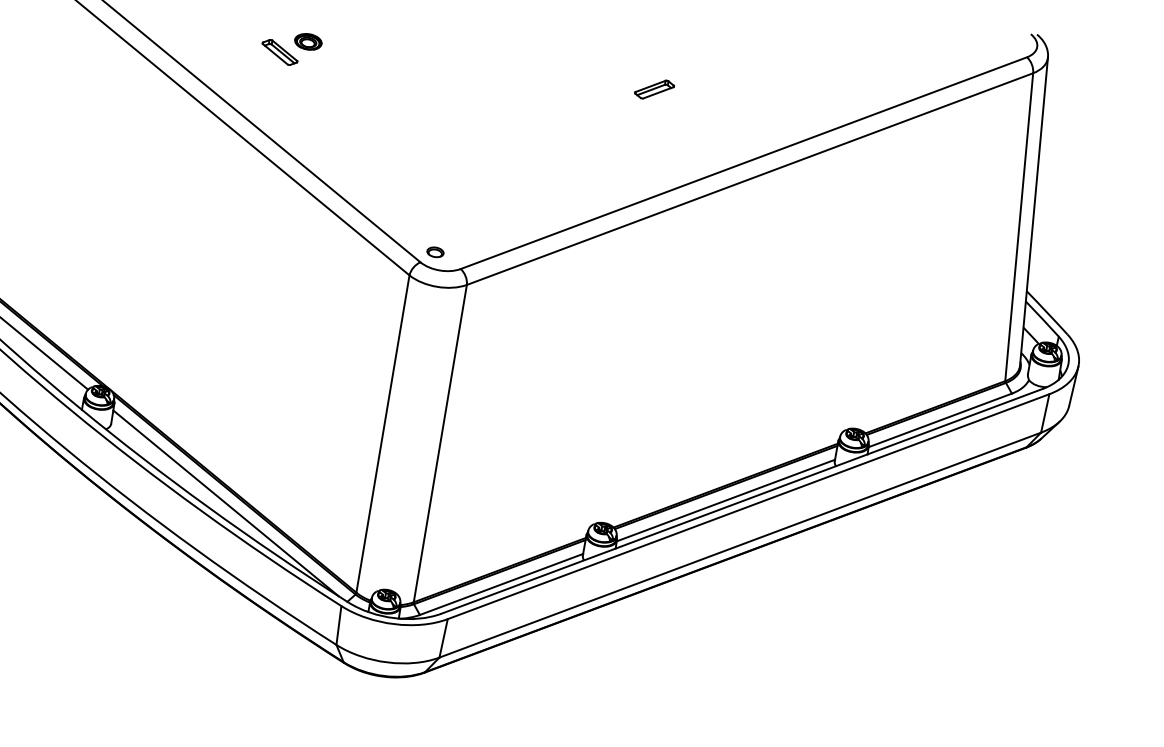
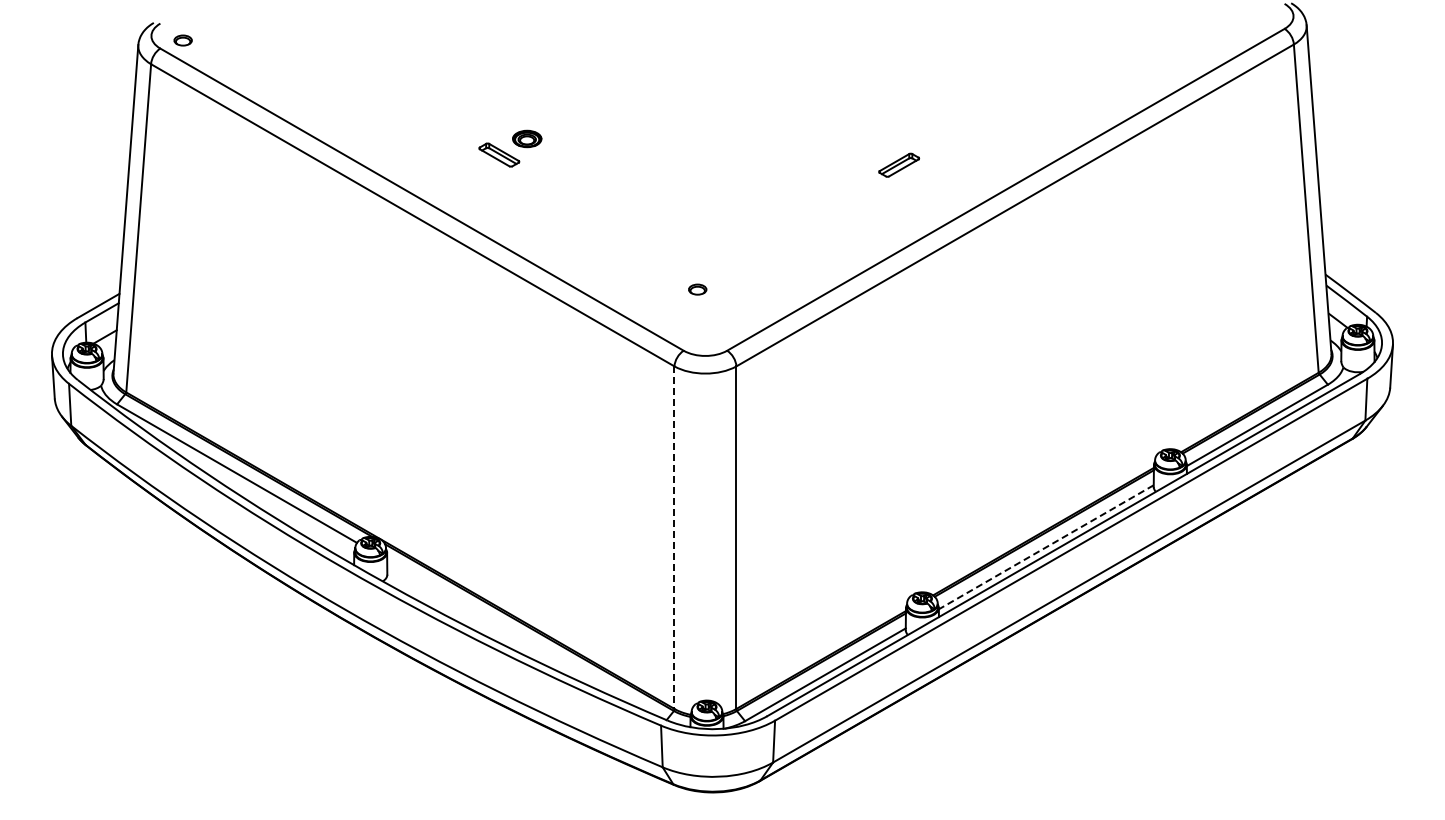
part: (654, 88) -> (899, 164), moved
part: (435, 252) -> (697, 289), moved
line: (382, 434) -> (674, 538), solid -> dashed
line: (725, 500) -> (1045, 547), solid -> dashed
line: (225, 502) -> (521, 637), removed

